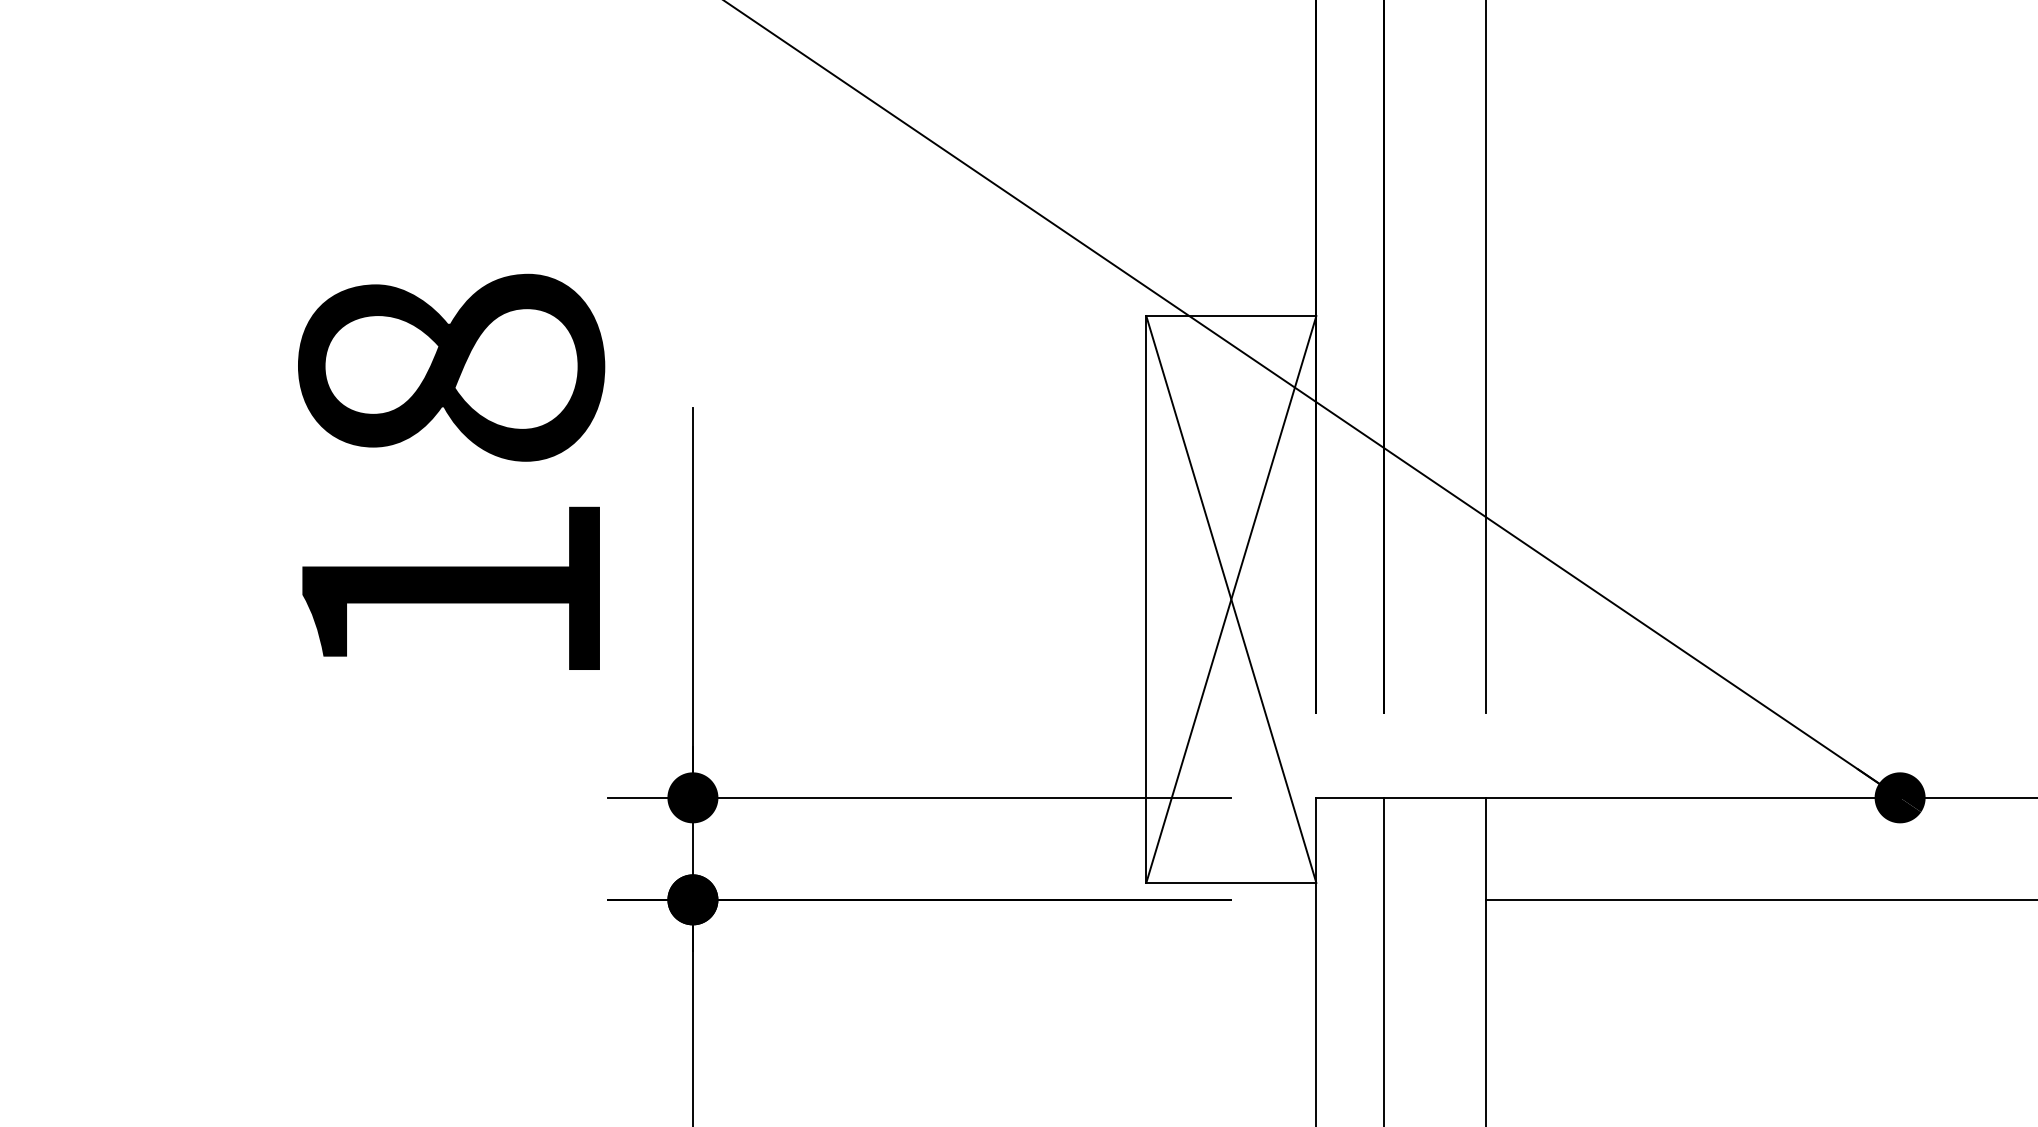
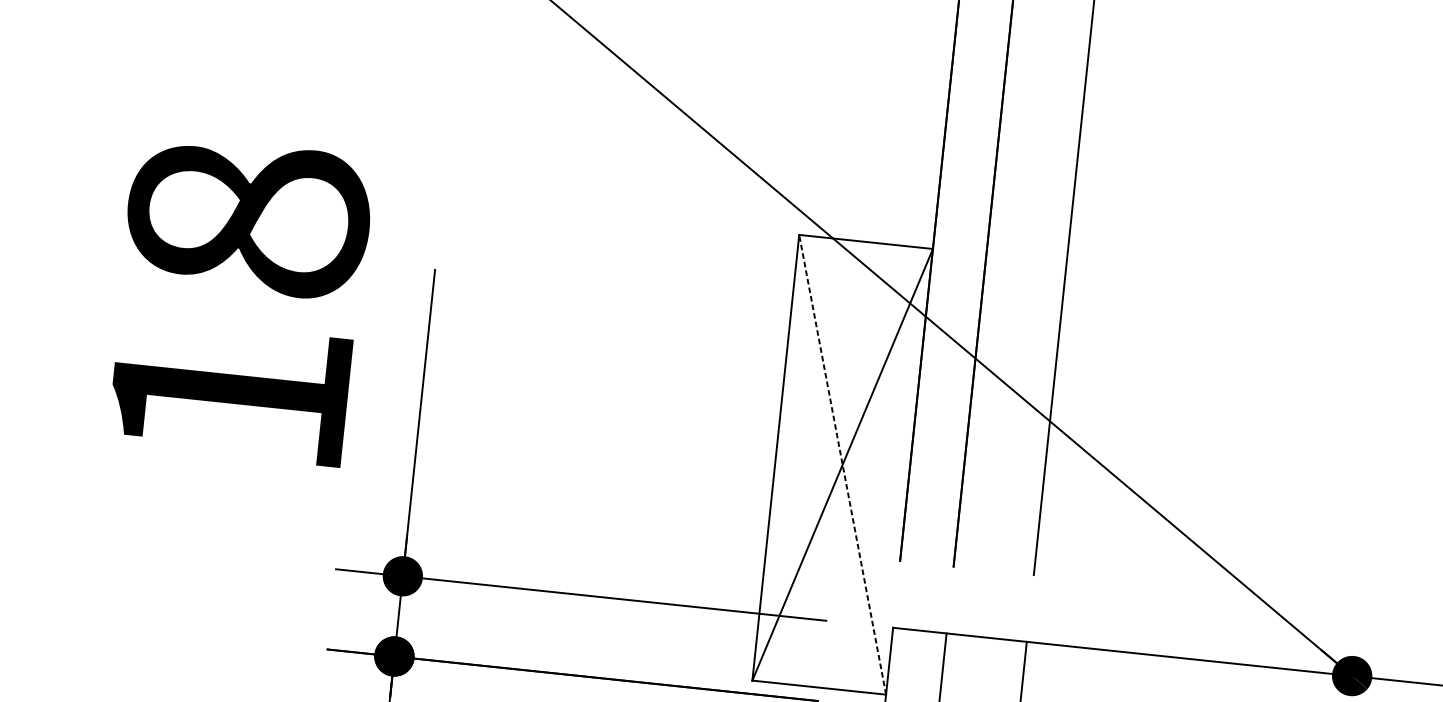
line: (1231, 599) -> (842, 464), solid -> dashed

